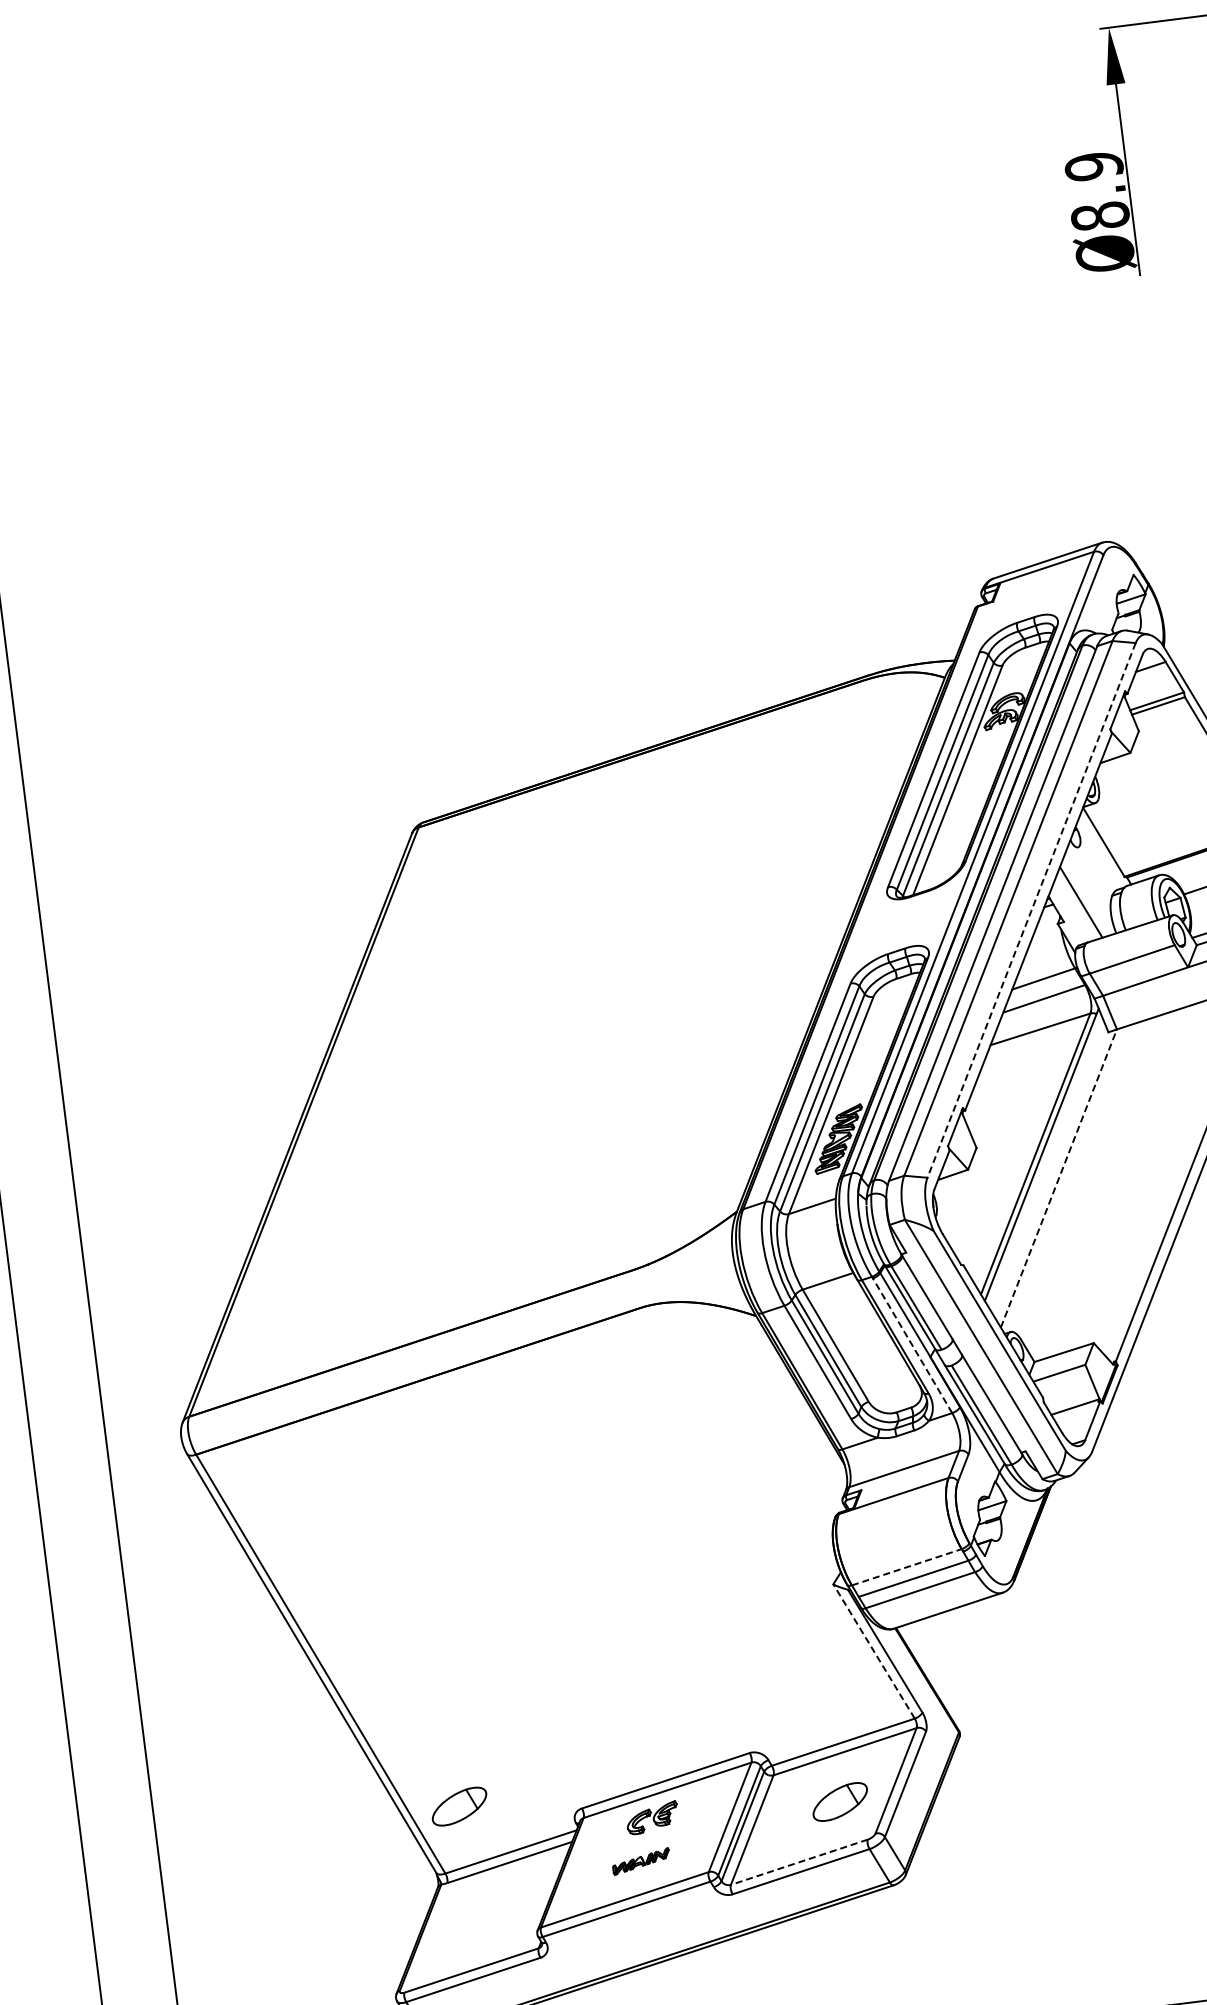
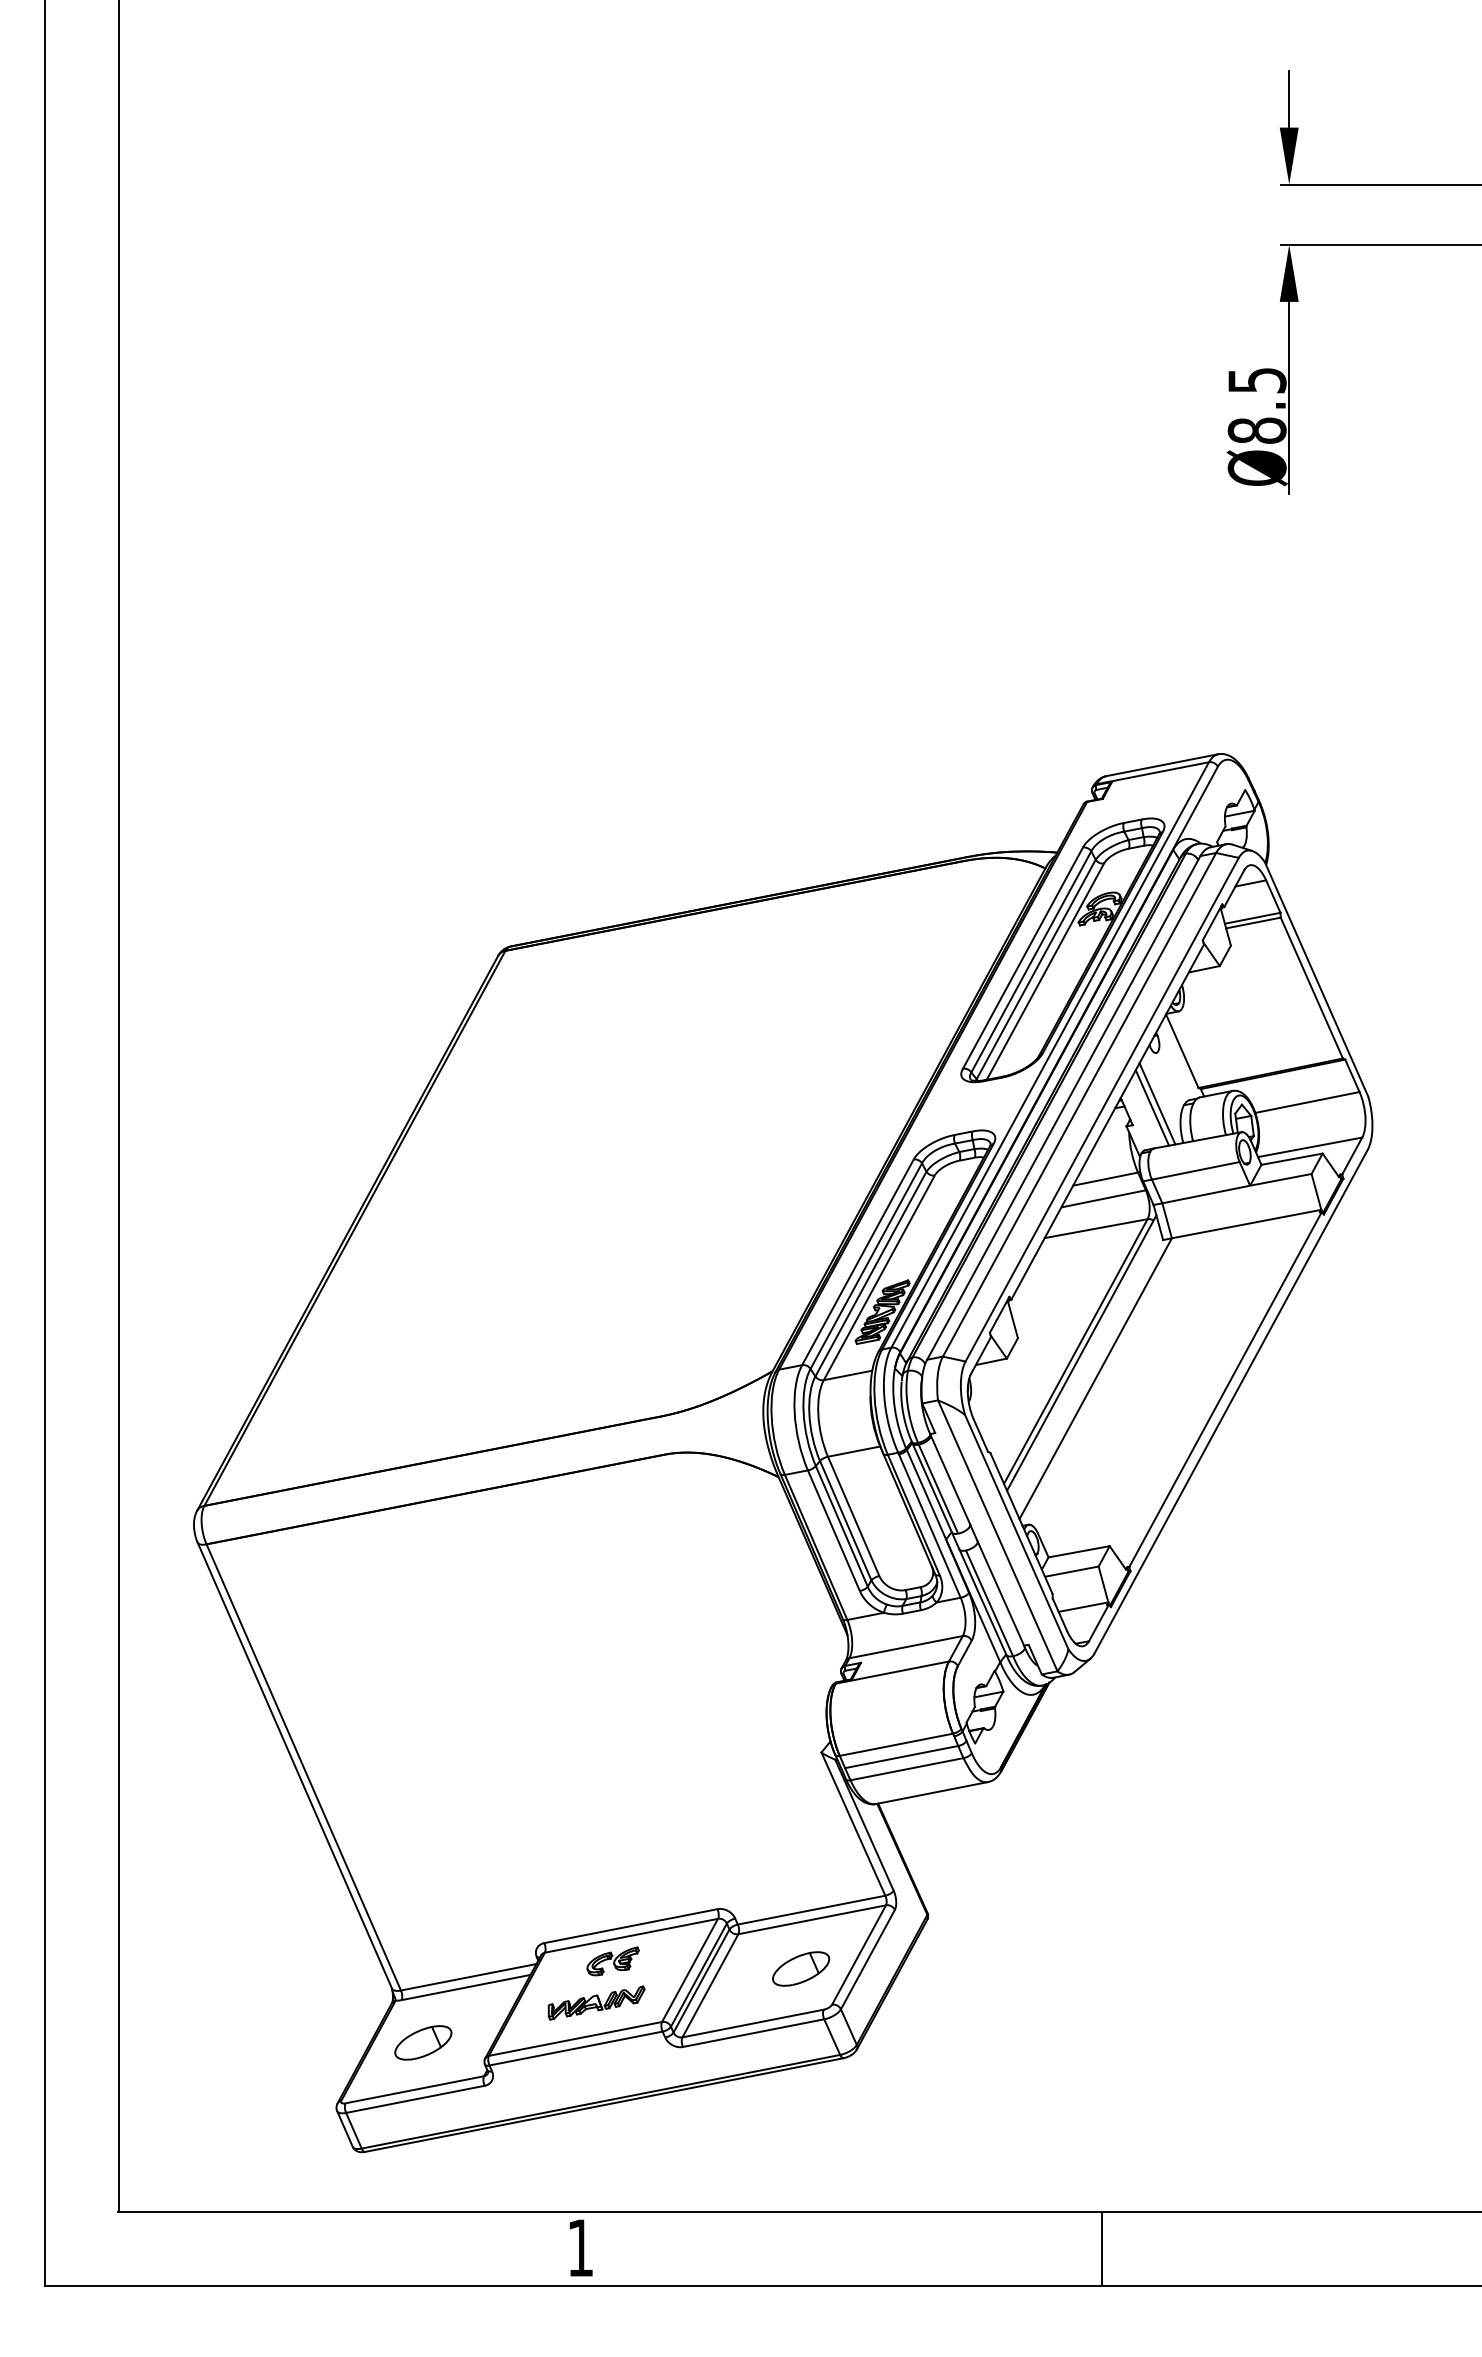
text: (1093, 166) -> (1256, 380), Ø8.9 -> Ø8.5
line: (1085, 897) -> (1157, 1103), added
line: (1030, 911) -> (1101, 1110), dashed -> solid
line: (1058, 1178) -> (1095, 1378), dashed -> solid
line: (912, 1345) -> (929, 1525), dashed -> solid
line: (906, 1566) -> (896, 1744), dashed -> solid
line: (874, 1650) -> (853, 1823), dashed -> solid
part: (459, 1806) -> (423, 2042), moved
part: (641, 1860) -> (596, 2002), size x1.67
line: (799, 1862) -> (753, 2023), dashed -> solid

